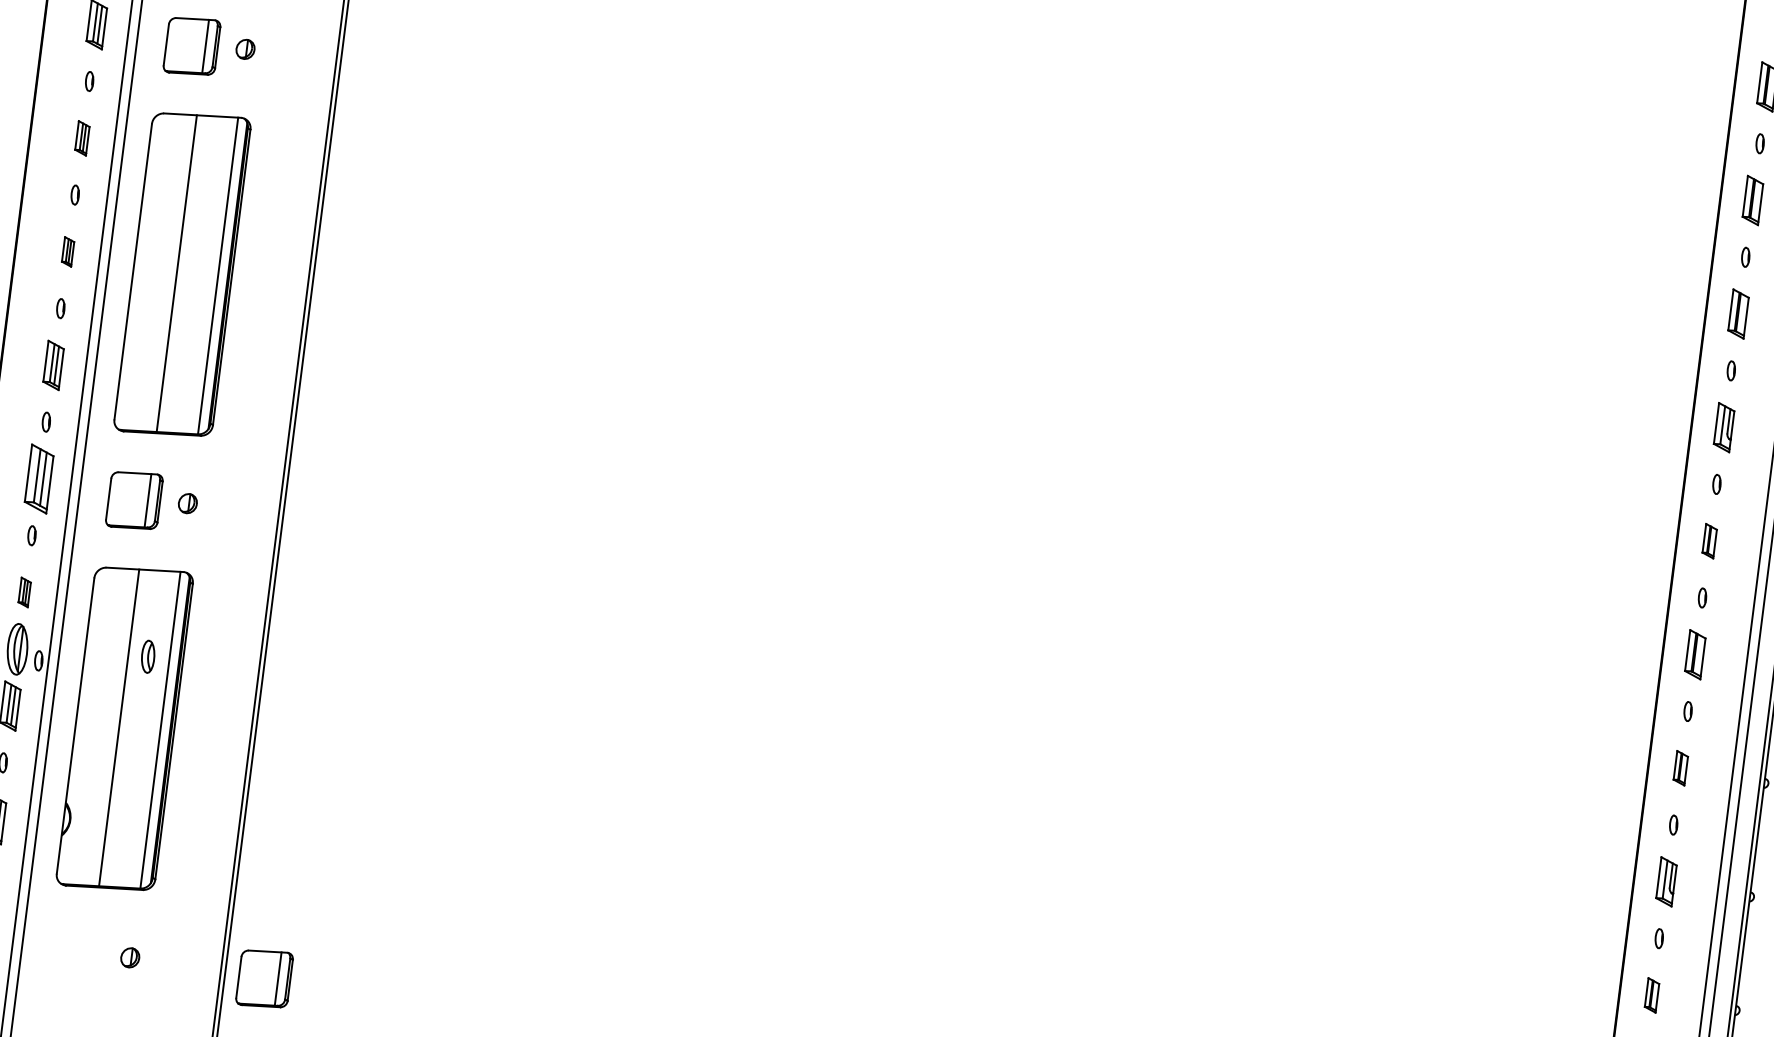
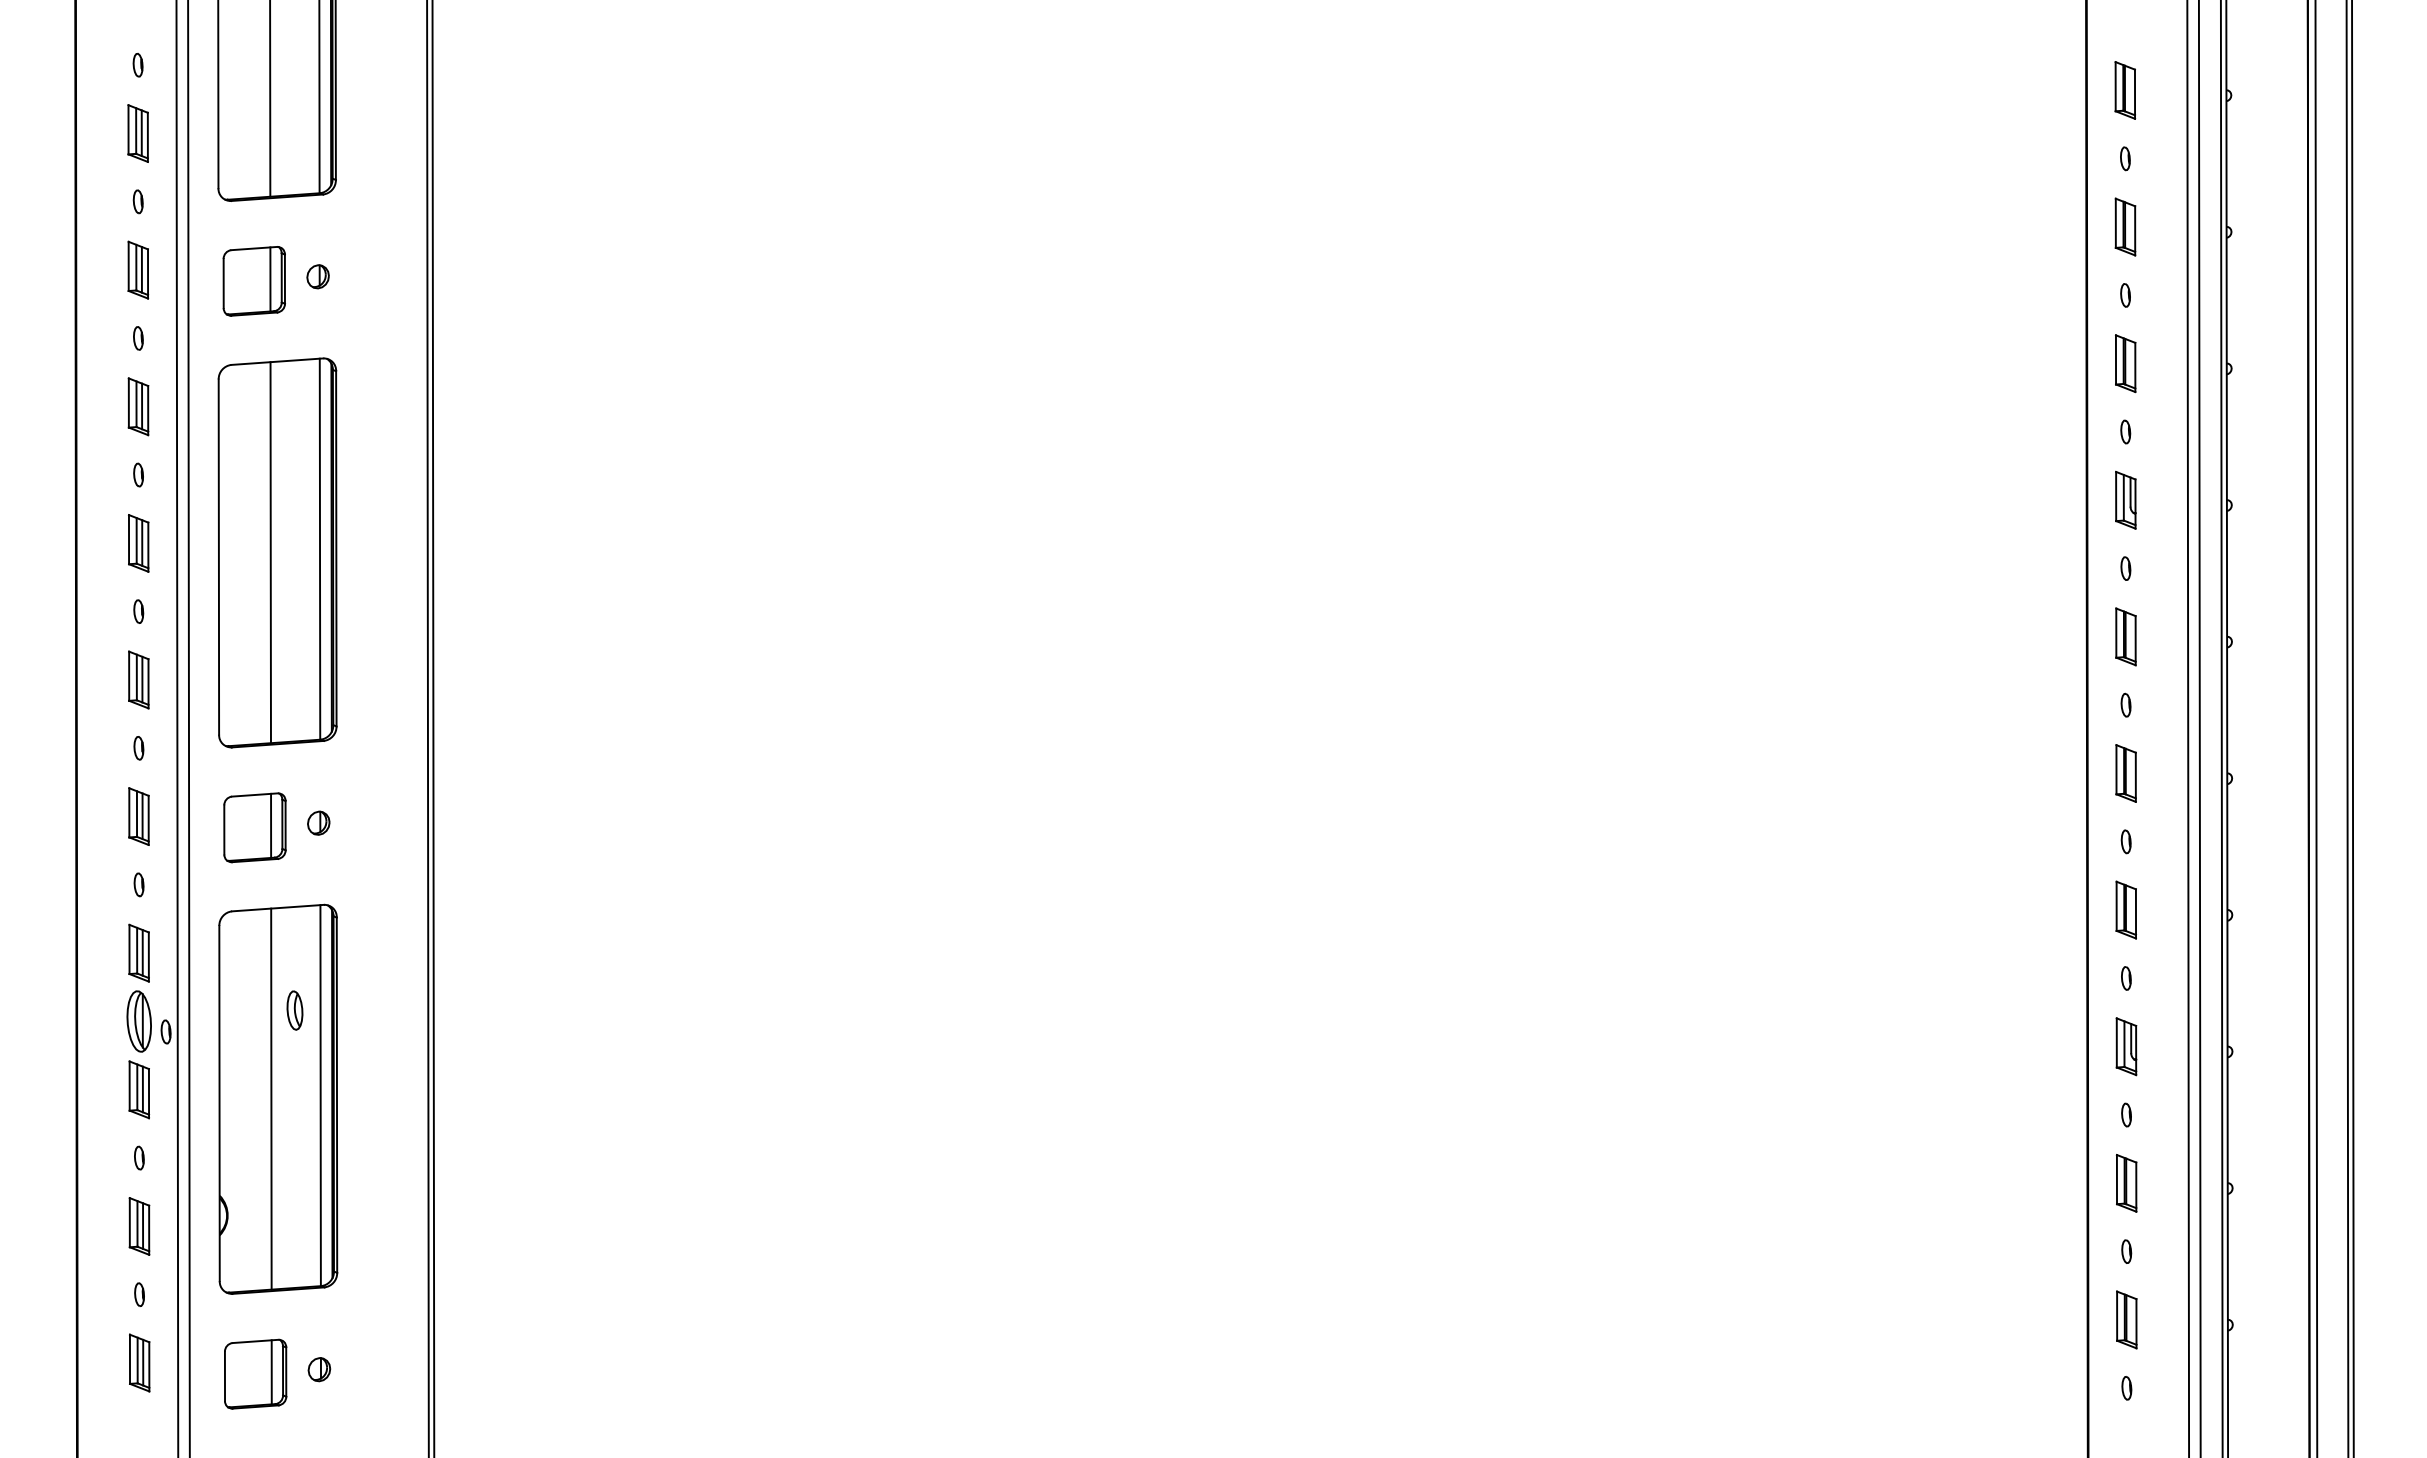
part: (82, 138) -> (138, 406), size x1.43
part: (67, 251) -> (138, 543), size x1.67
part: (38, 478) -> (138, 816), size x0.71
part: (1709, 540) -> (2125, 636), size x1.43
part: (24, 591) -> (138, 952), size x1.67
part: (1680, 767) -> (2125, 909), size x1.43
part: (264, 978) -> (255, 1373), moved
part: (1651, 995) -> (2126, 1183), size x1.43

